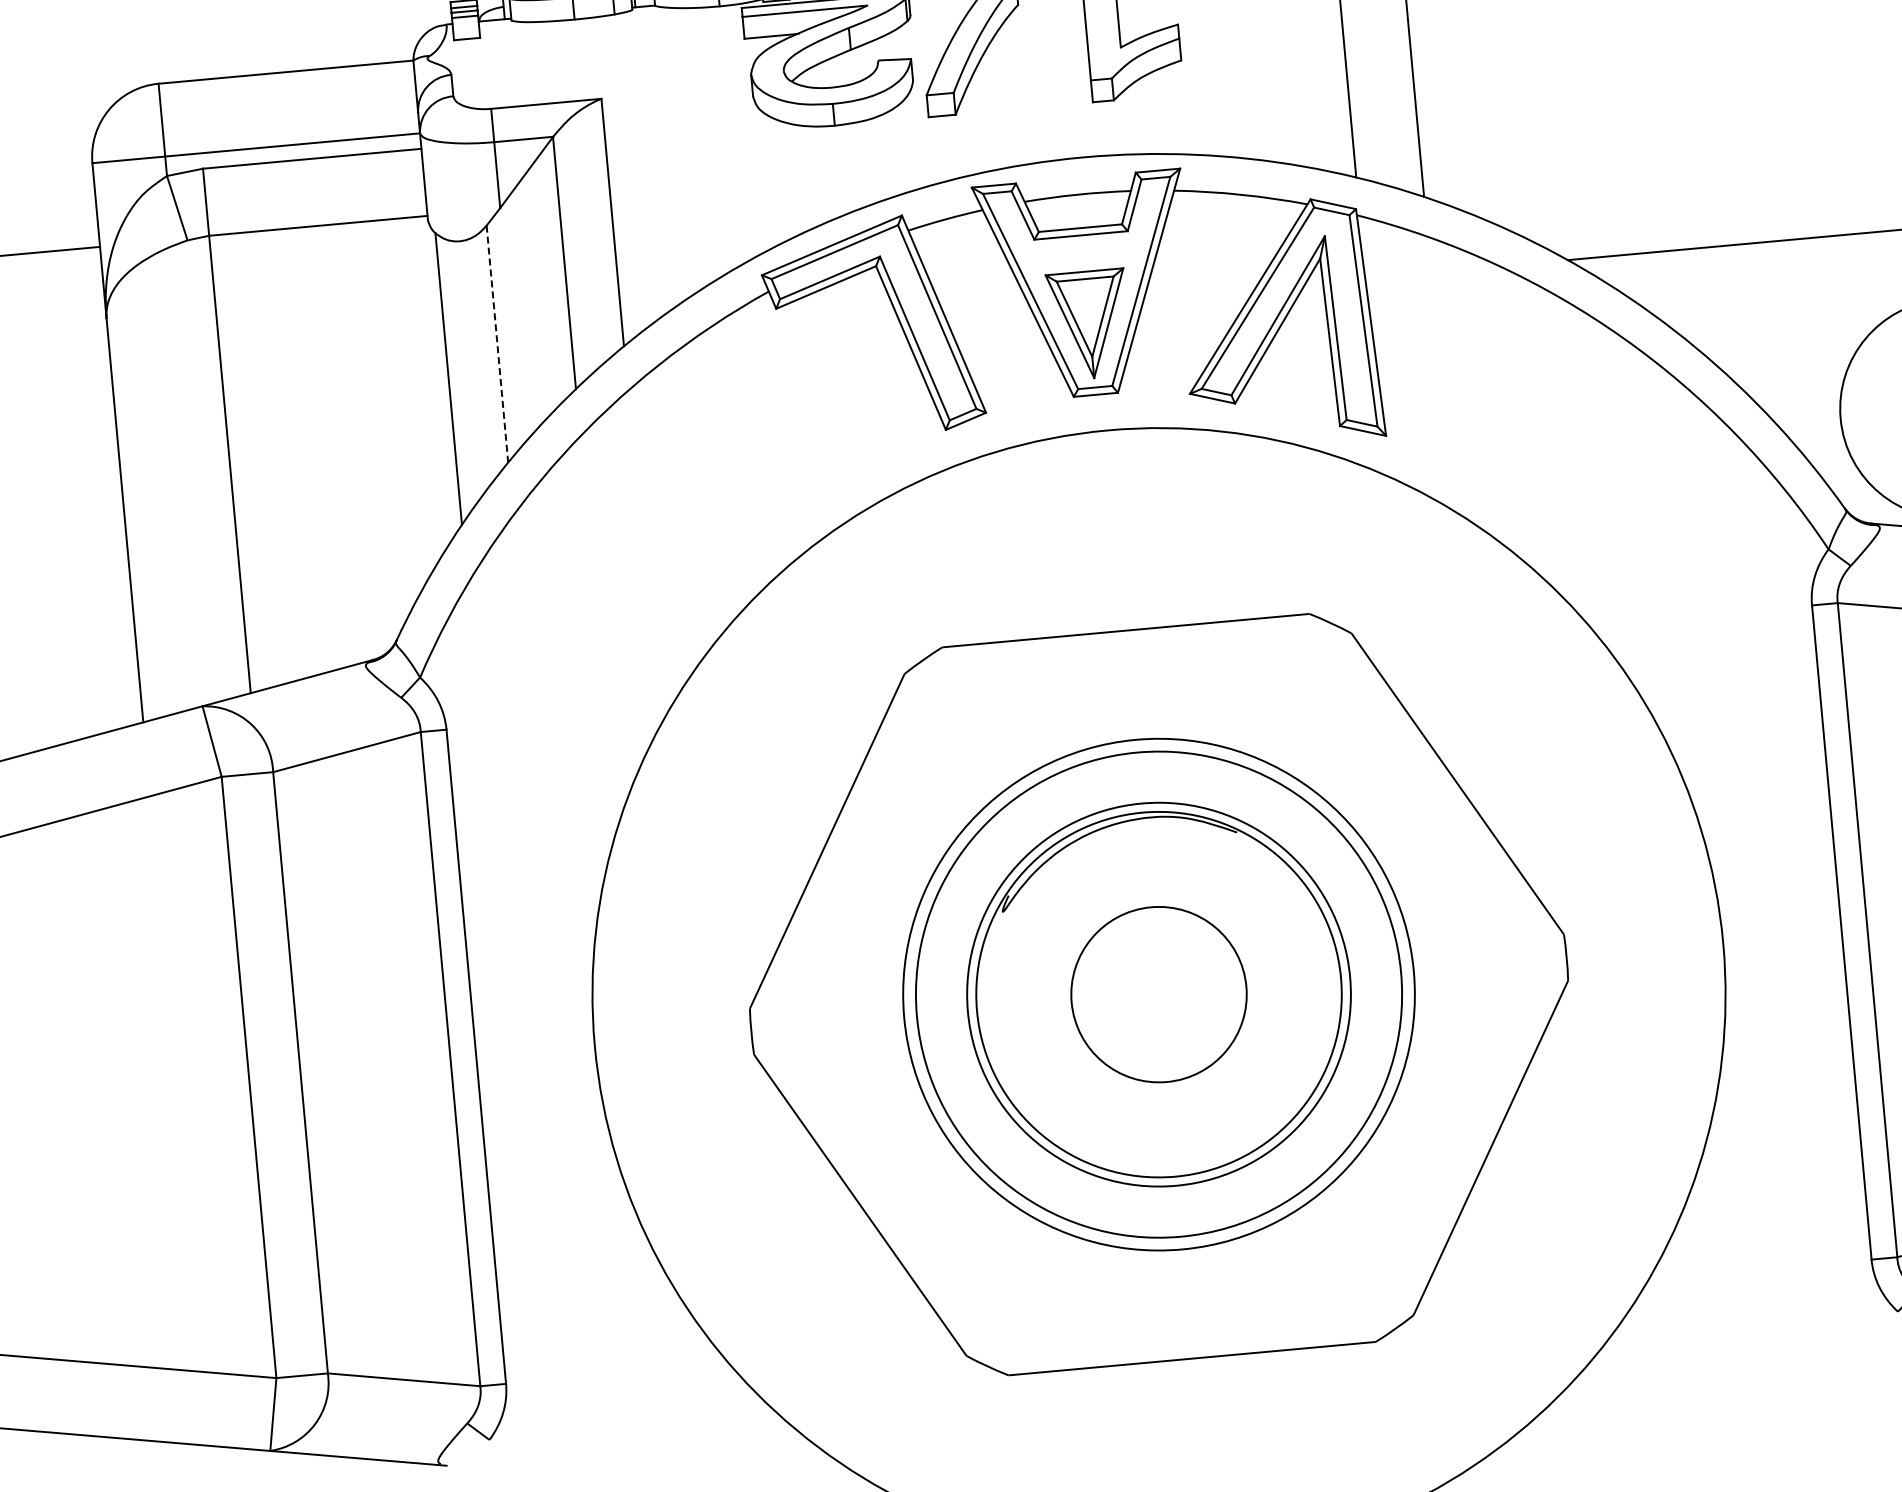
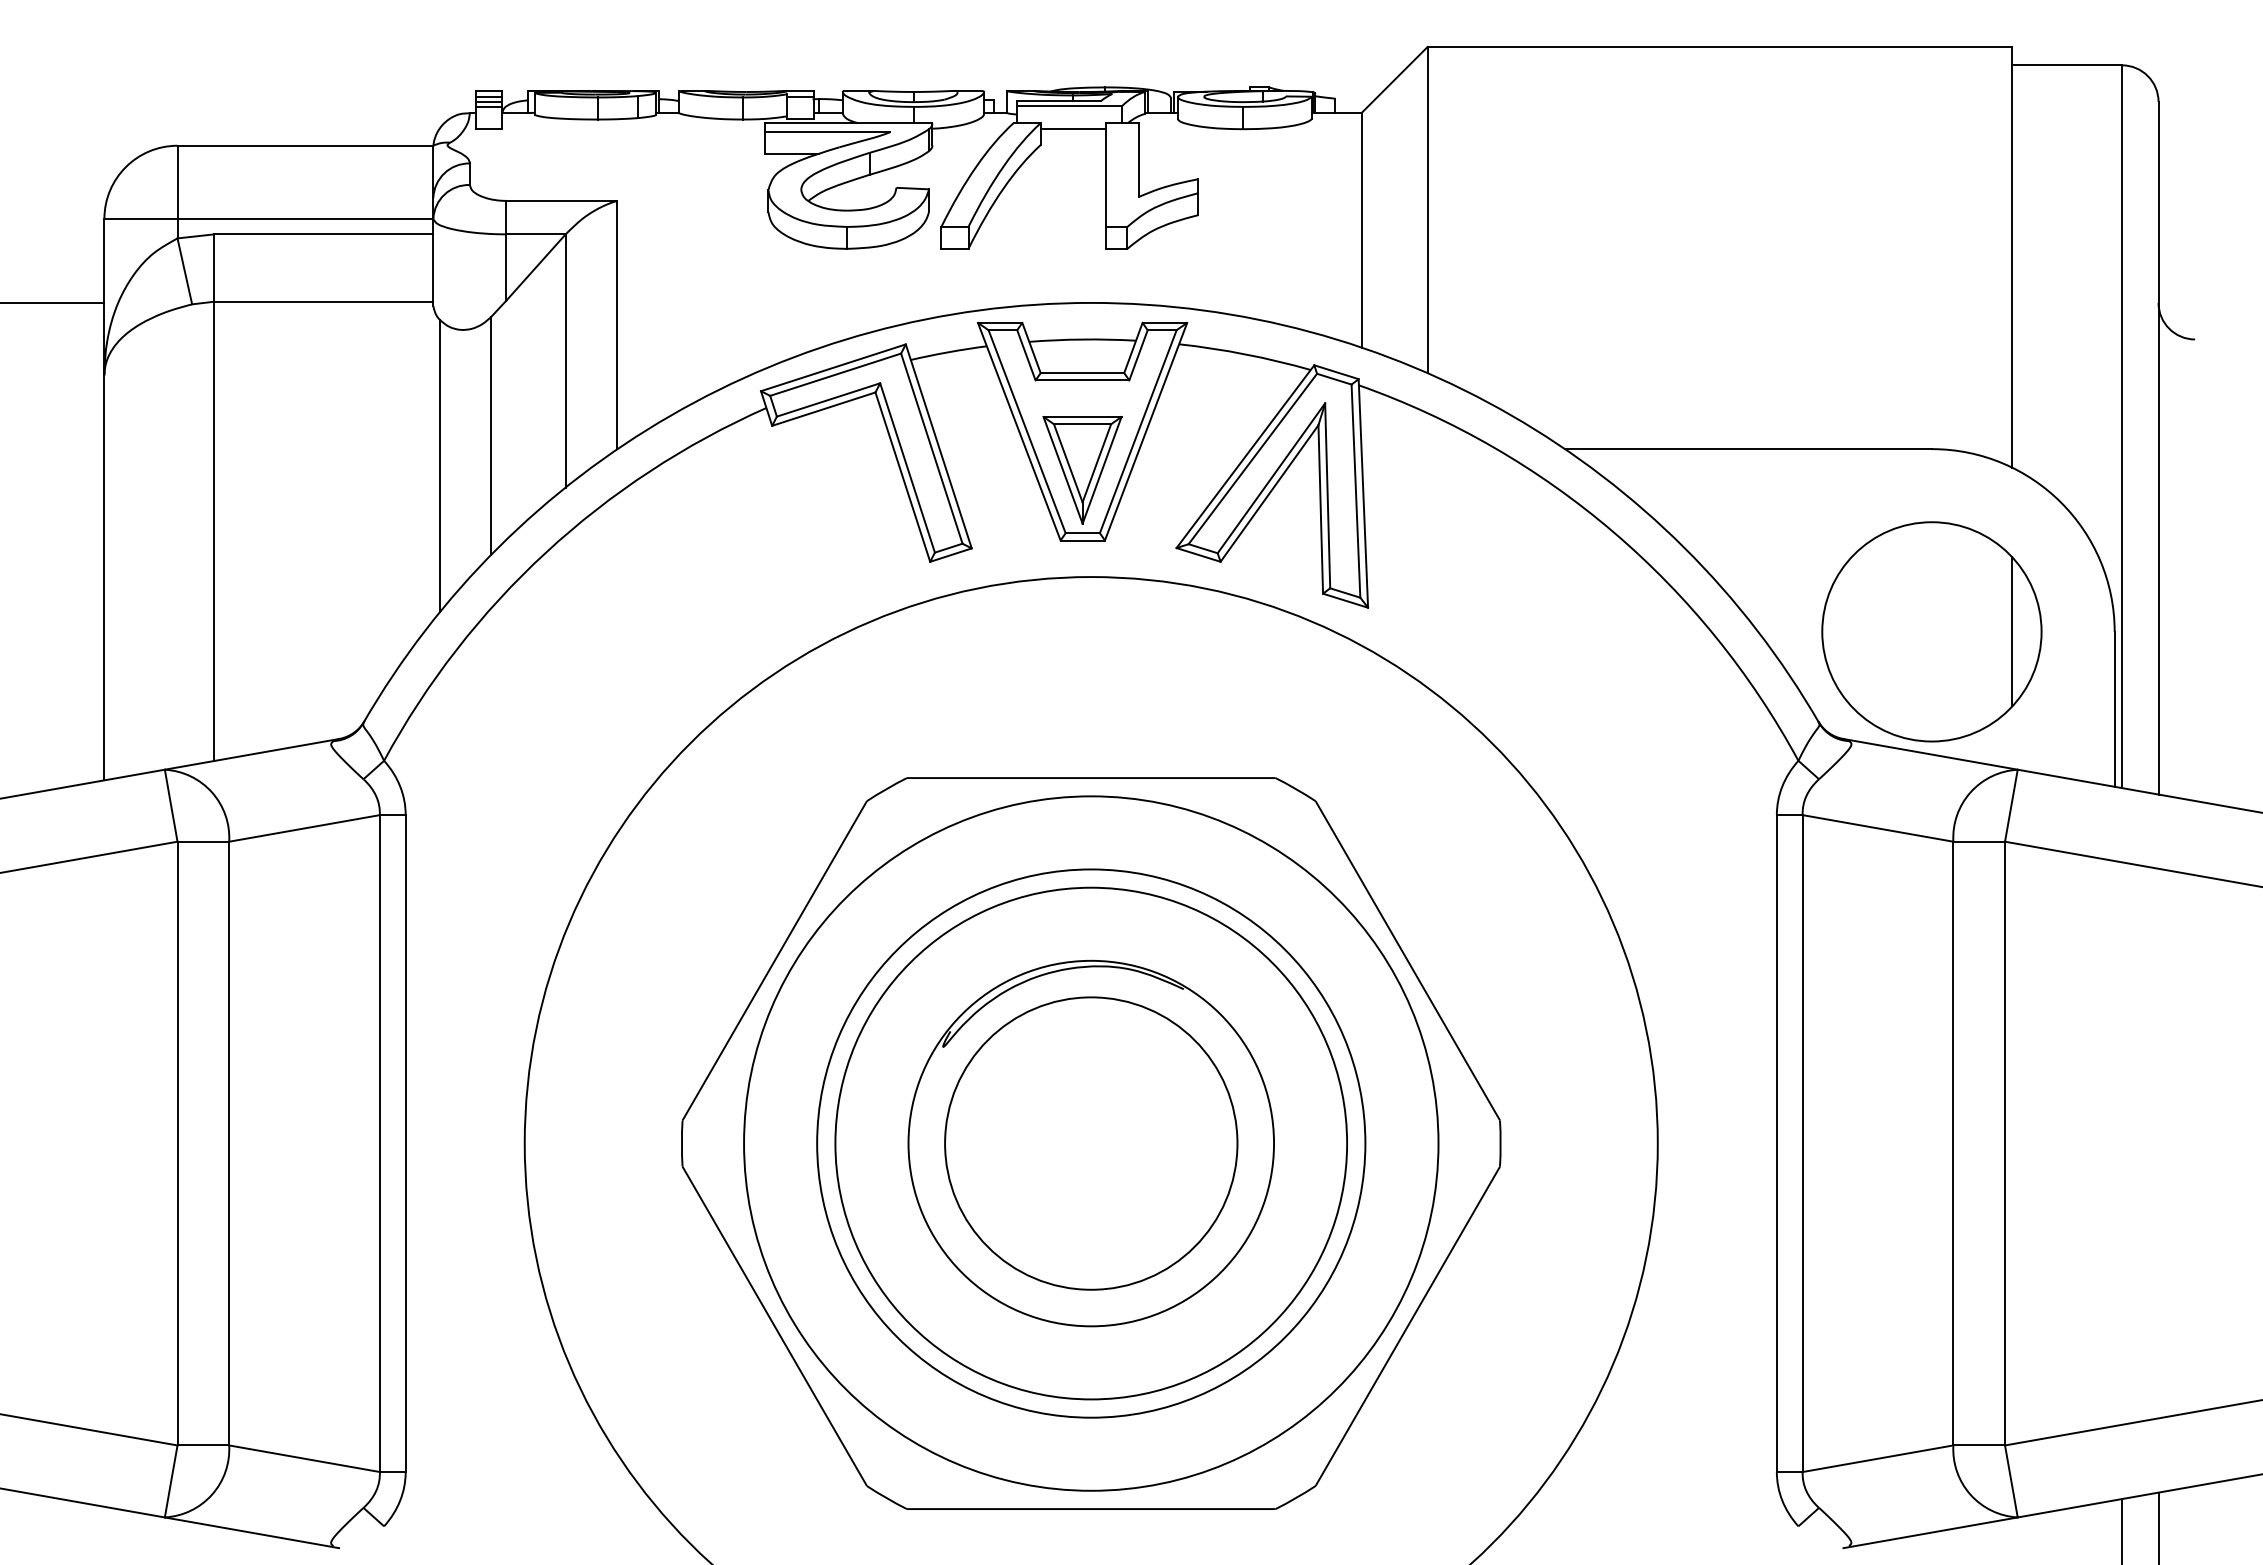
line: (497, 343) -> (491, 435), dashed -> solid
circle: (1159, 994) -> (1091, 1143), size x1.43
circle: (1159, 994) -> (1091, 1143), size x1.43
circle: (1159, 994) -> (1091, 1143), size x1.67

